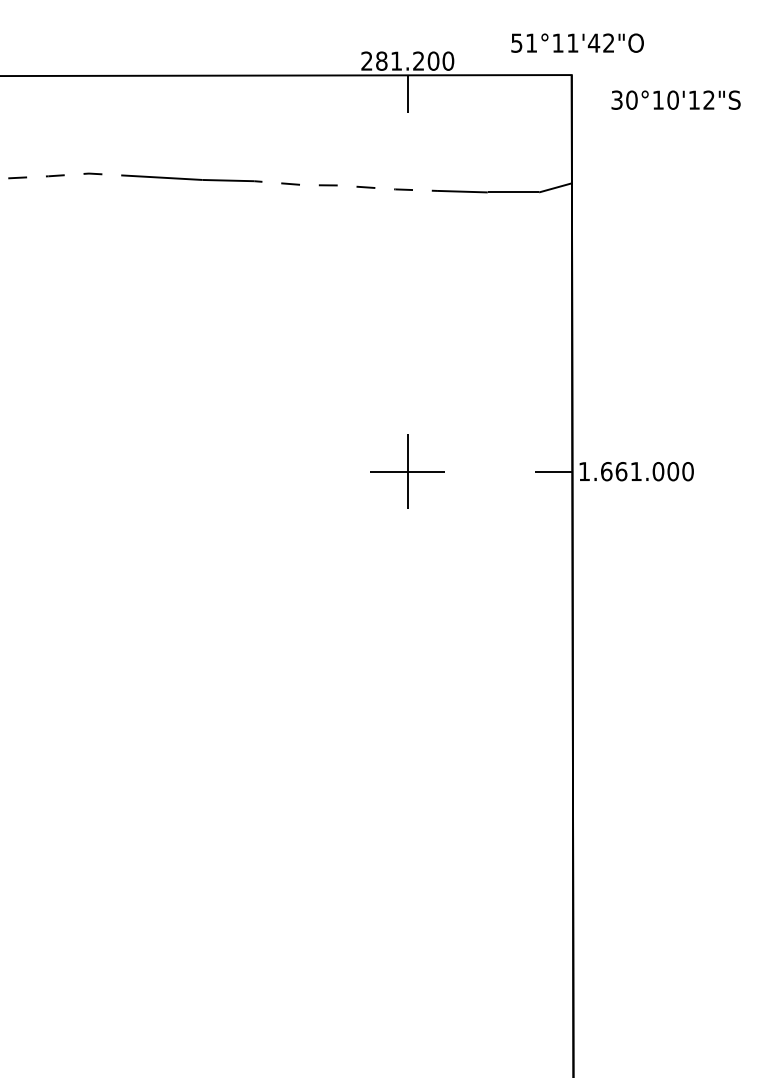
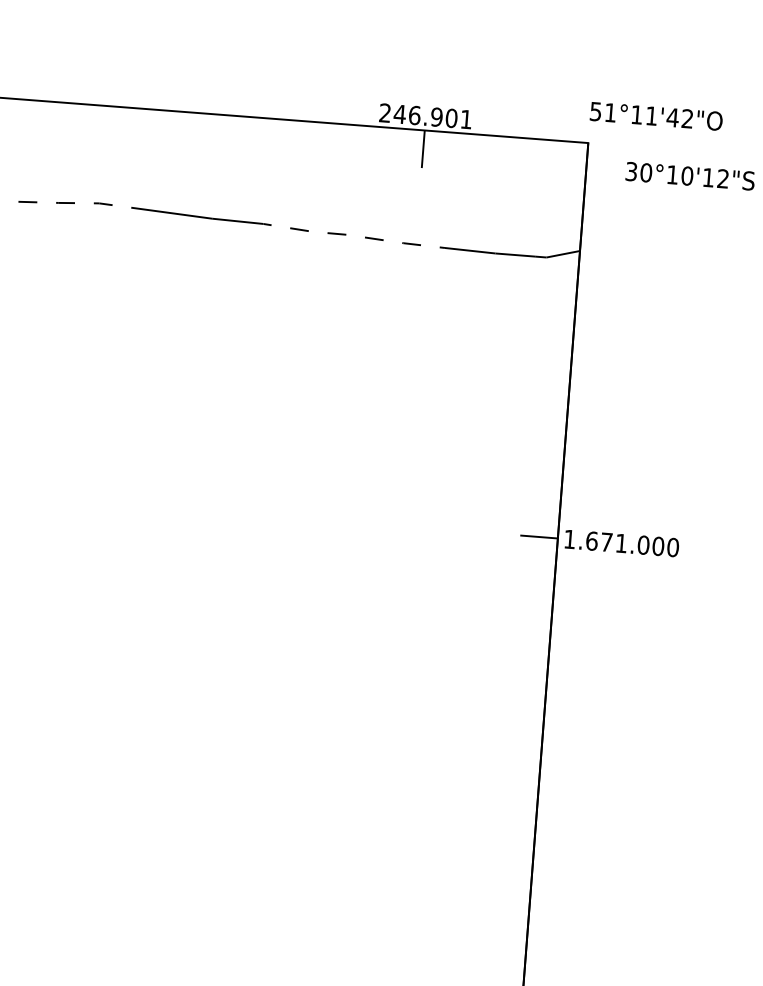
text: (577, 42) -> (656, 115), moved
text: (414, 60) -> (432, 116), 281.200 -> 246.901
part: (407, 471) -> (393, 525), removed
text: (621, 471) -> (606, 542), 1.661.000 -> 1.671.000

